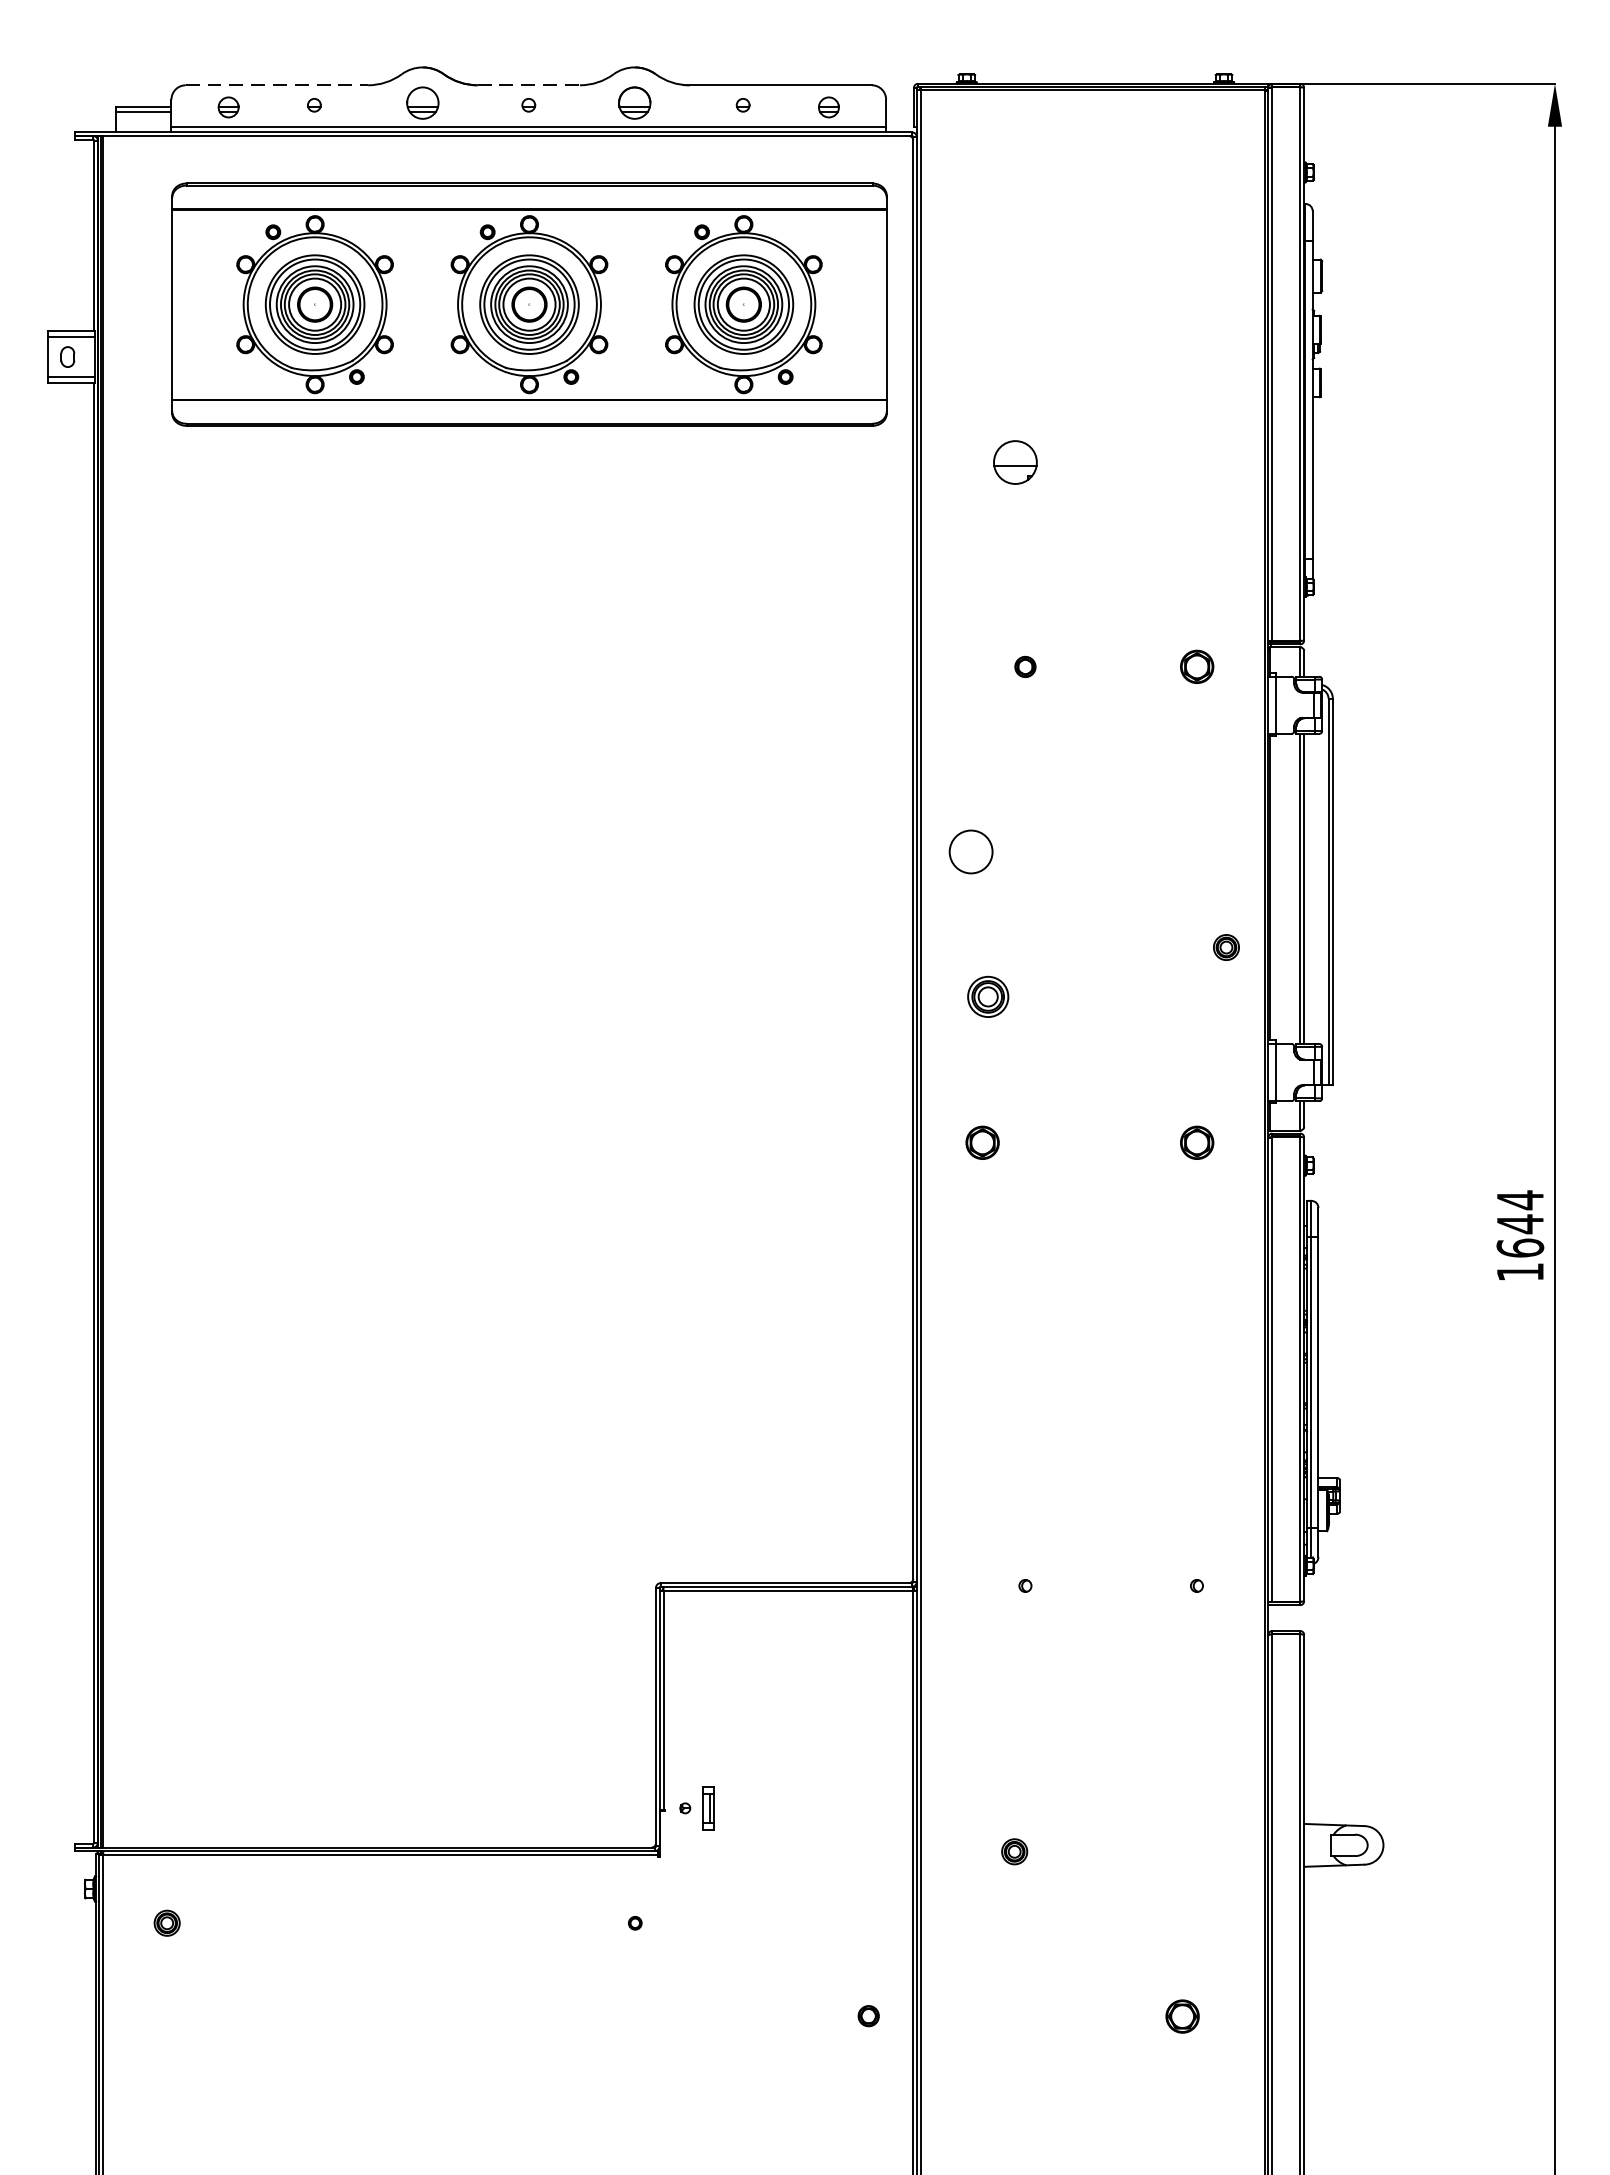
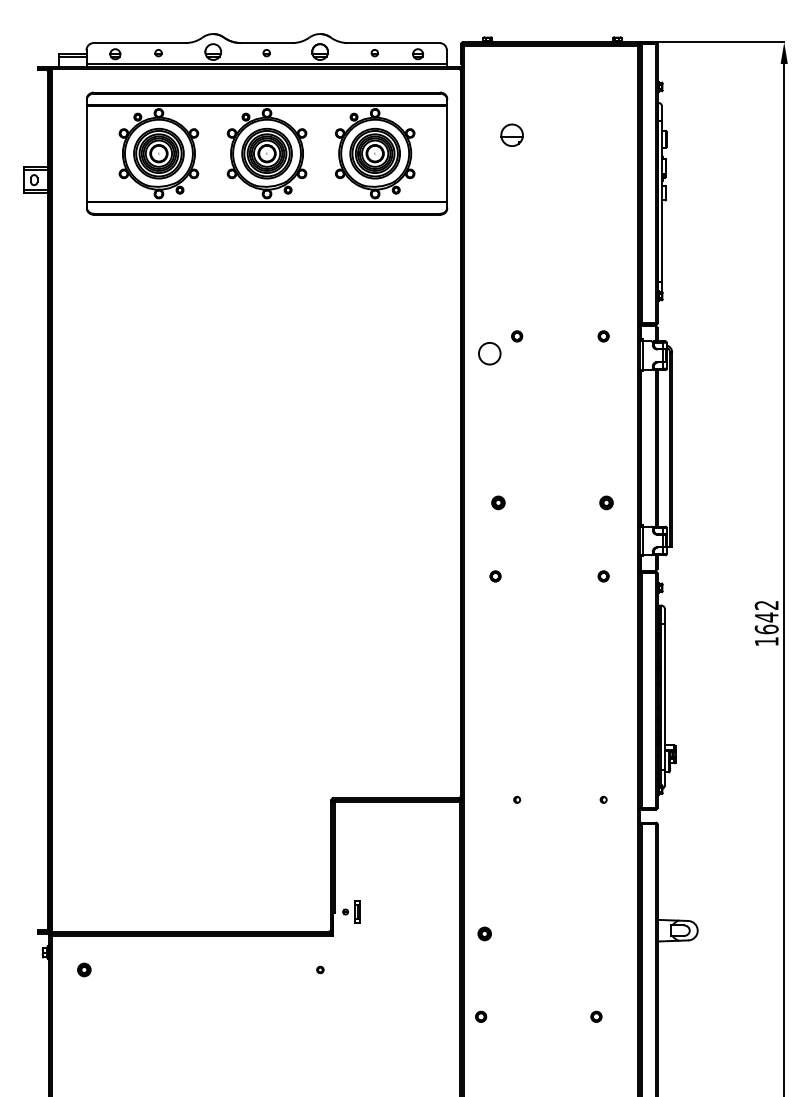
line: (276, 86) -> (139, 43), dashed -> solid
line: (528, 86) -> (266, 43), dashed -> solid
part: (1014, 460) -> (511, 134), moved
part: (1196, 667) -> (603, 336), size x0.62
circle: (970, 851) -> (489, 353), moved
part: (1226, 946) -> (606, 502), moved
part: (988, 996) -> (498, 502), size x0.62
part: (982, 1143) -> (495, 576), size x0.62
part: (1196, 1143) -> (603, 576), size x0.62
text: (1519, 1200) -> (766, 605), 1644 -> 1642
part: (1014, 1850) -> (484, 933), moved
part: (869, 2015) -> (481, 1016), moved
part: (1182, 2015) -> (596, 1016), size x0.62

